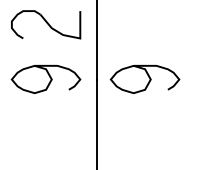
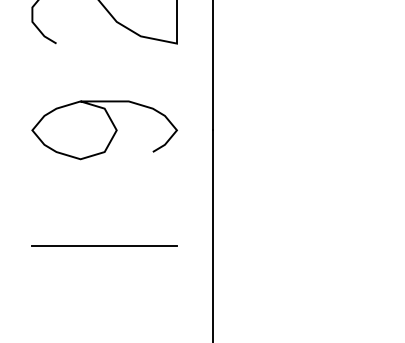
curve: (148, 77) -> (321, 126), removed
line: (45, 133) -> (103, 244), added

